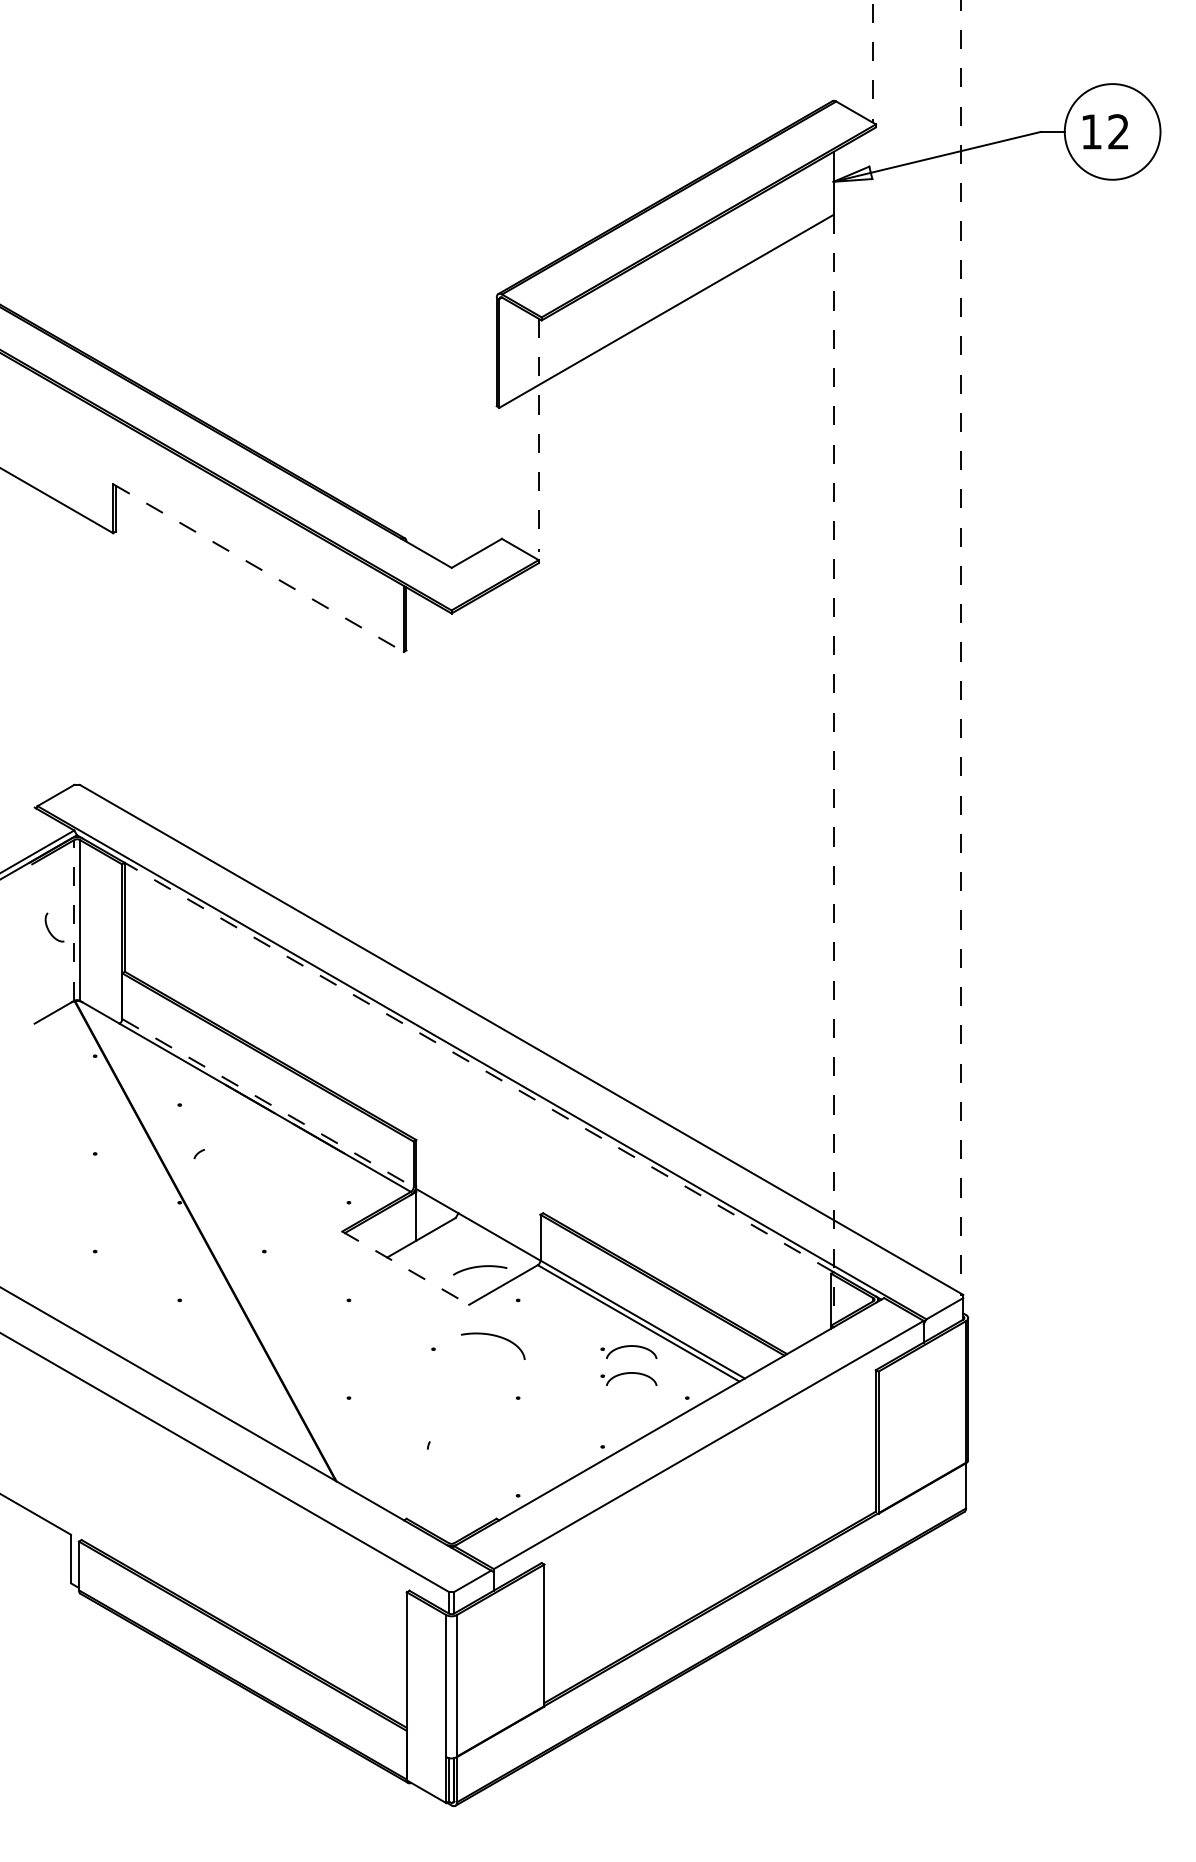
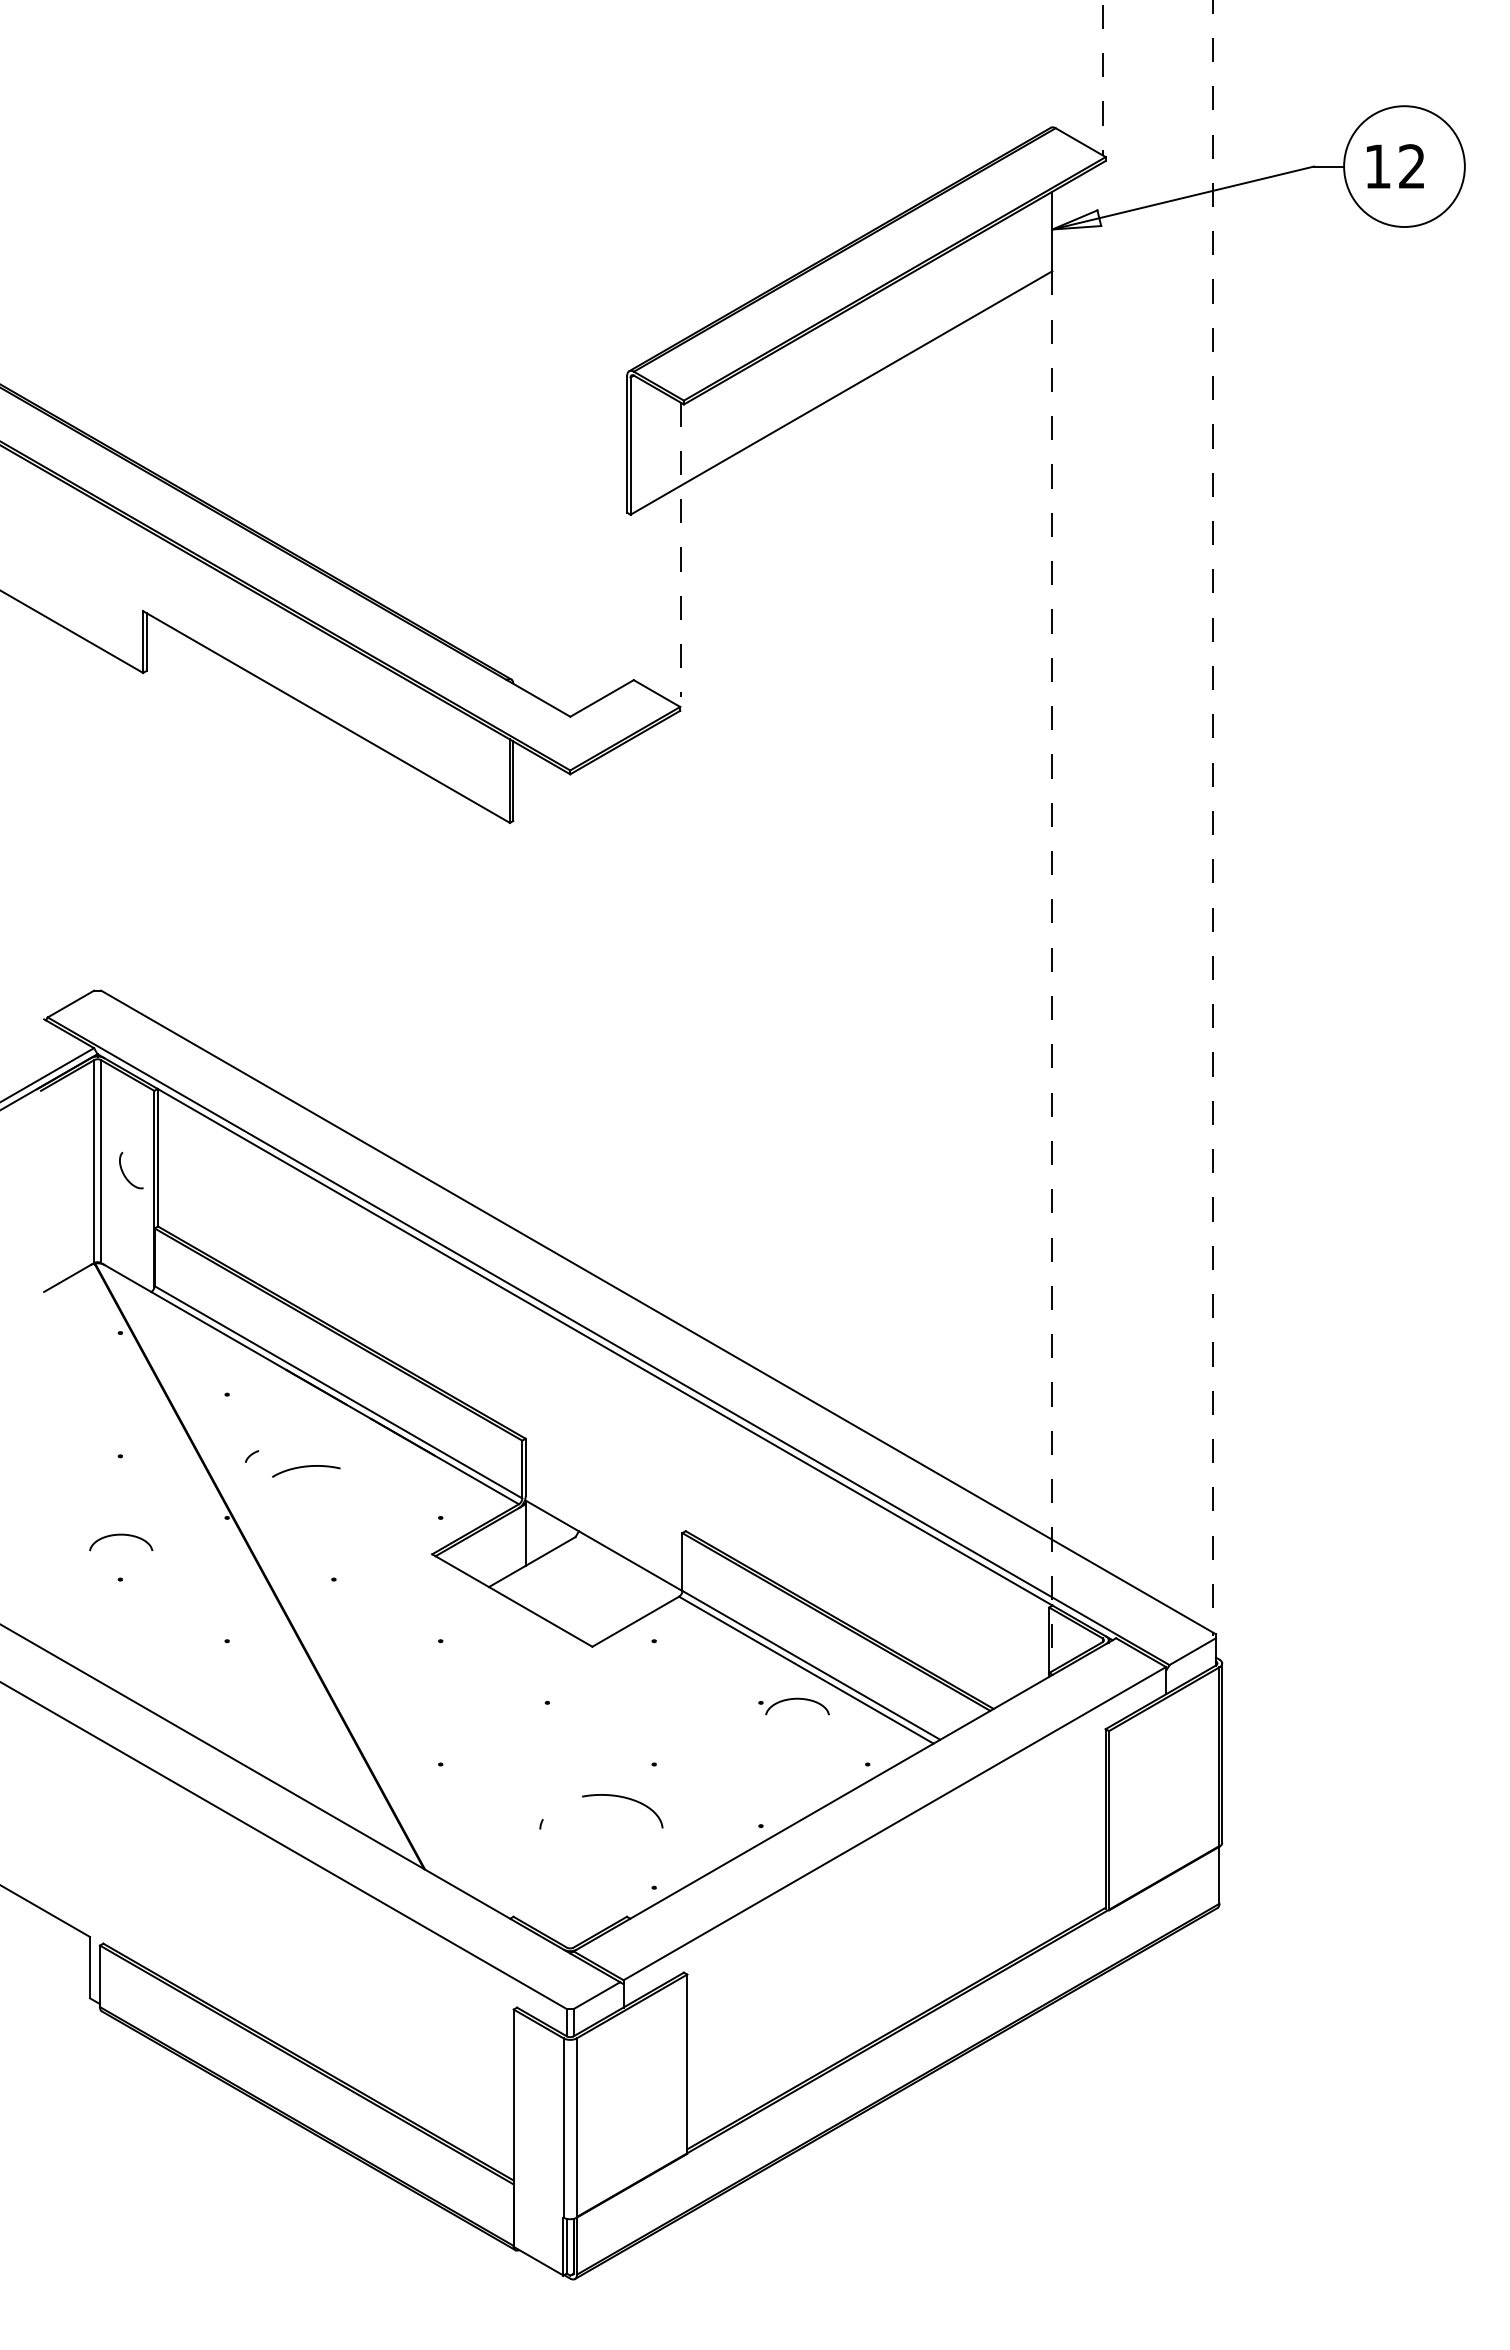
line: (258, 568) -> (326, 717), dashed -> solid
line: (74, 920) -> (94, 1161), dashed -> solid
curve: (49, 929) -> (124, 1173), moved
line: (479, 1067) -> (605, 1347), dashed -> solid
line: (267, 1103) -> (338, 1392), dashed -> solid
curve: (96, 1216) -> (121, 1535), added
curve: (480, 1267) -> (306, 1467), moved
line: (405, 1268) -> (512, 1600), dashed -> solid
curve: (496, 1337) -> (627, 1799), moved
part: (626, 1374) -> (790, 1734), removed

